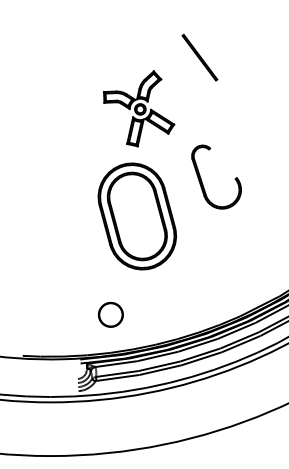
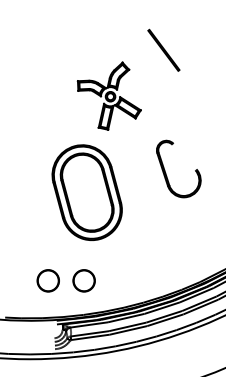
part: (202, 181) -> (166, 172), moved
part: (136, 216) -> (86, 192), moved
circle: (70, 314) -> (47, 280), added

